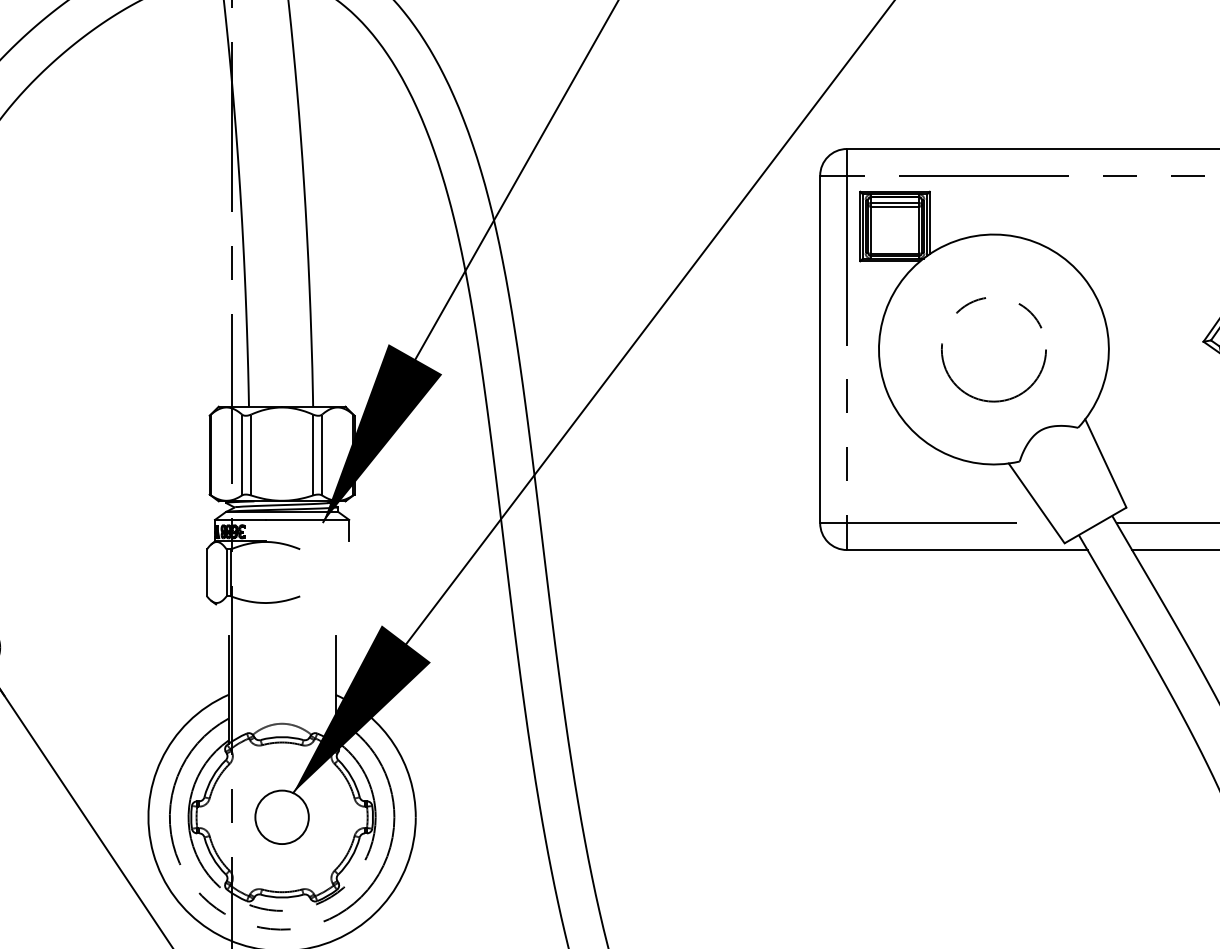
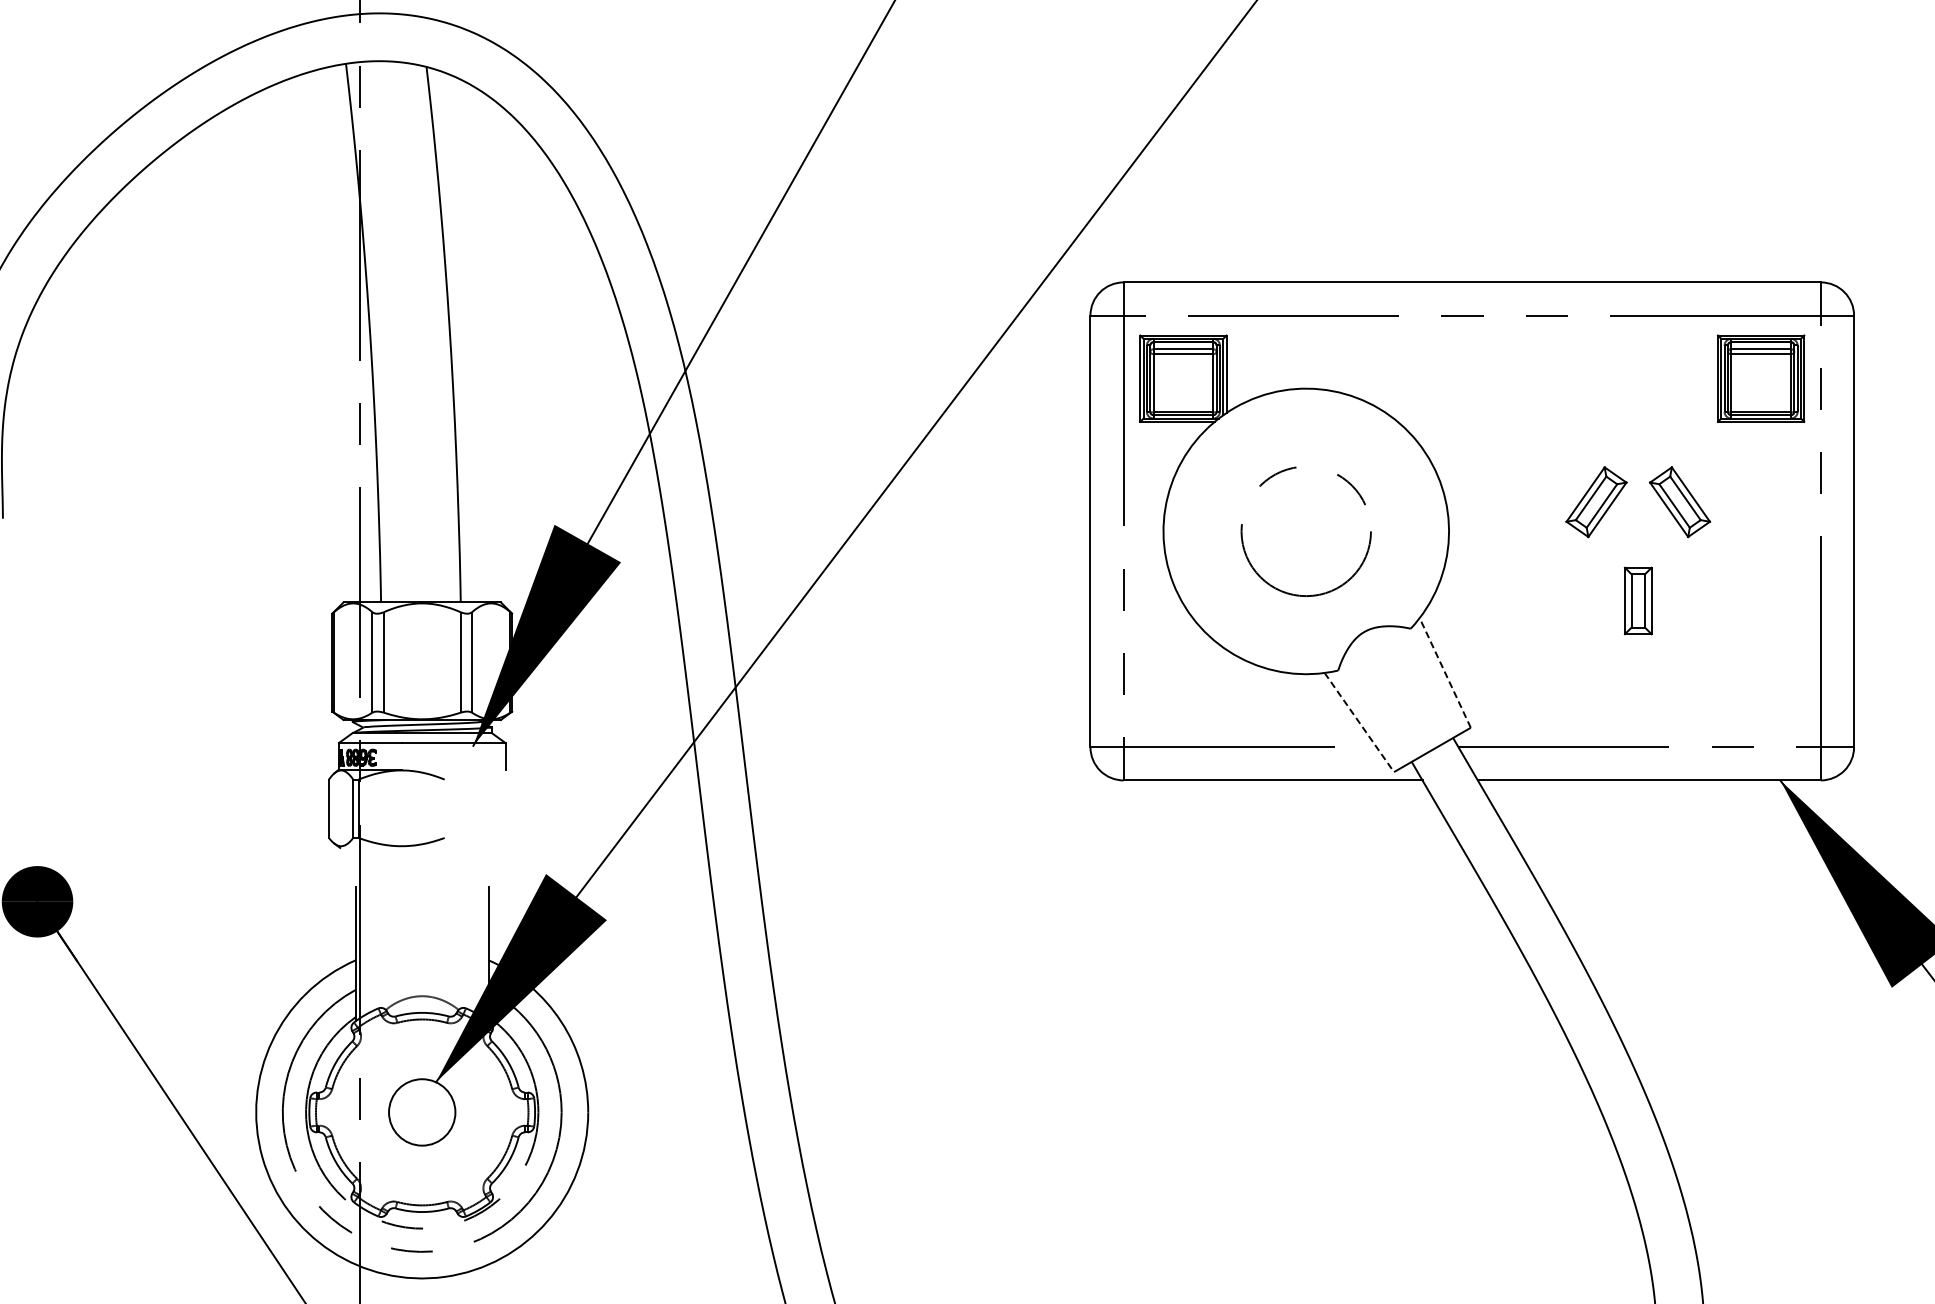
line: (1106, 463) -> (1445, 672), solid -> dashed
line: (1036, 503) -> (1359, 722), solid -> dashed

